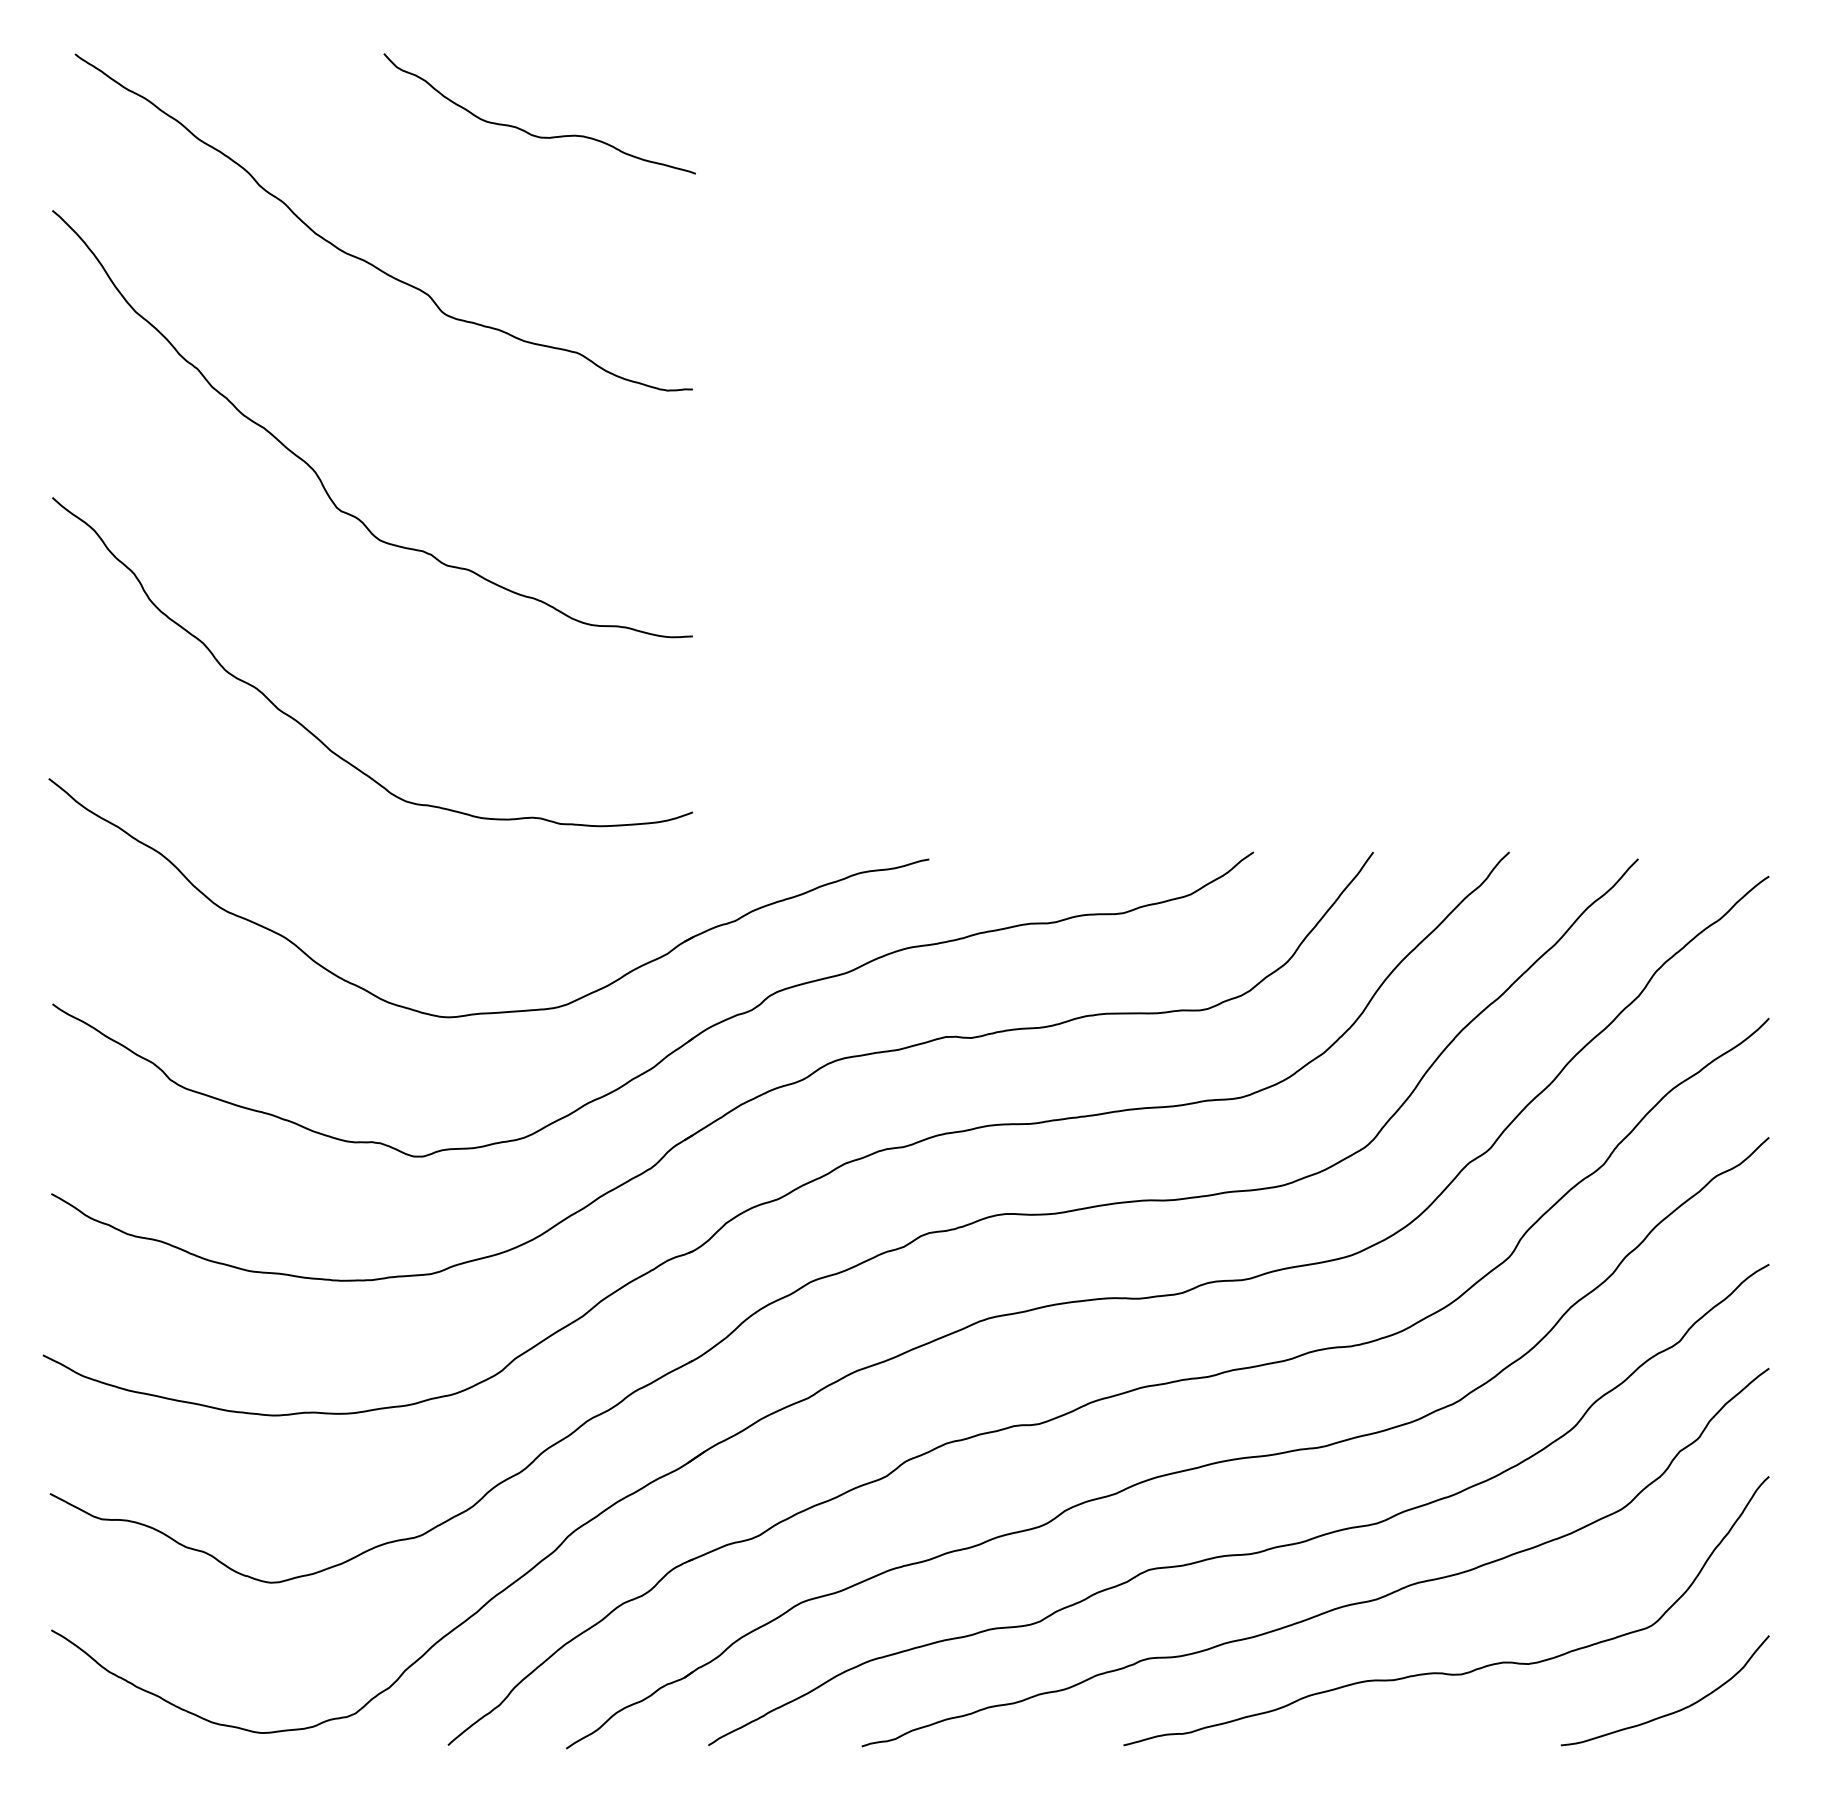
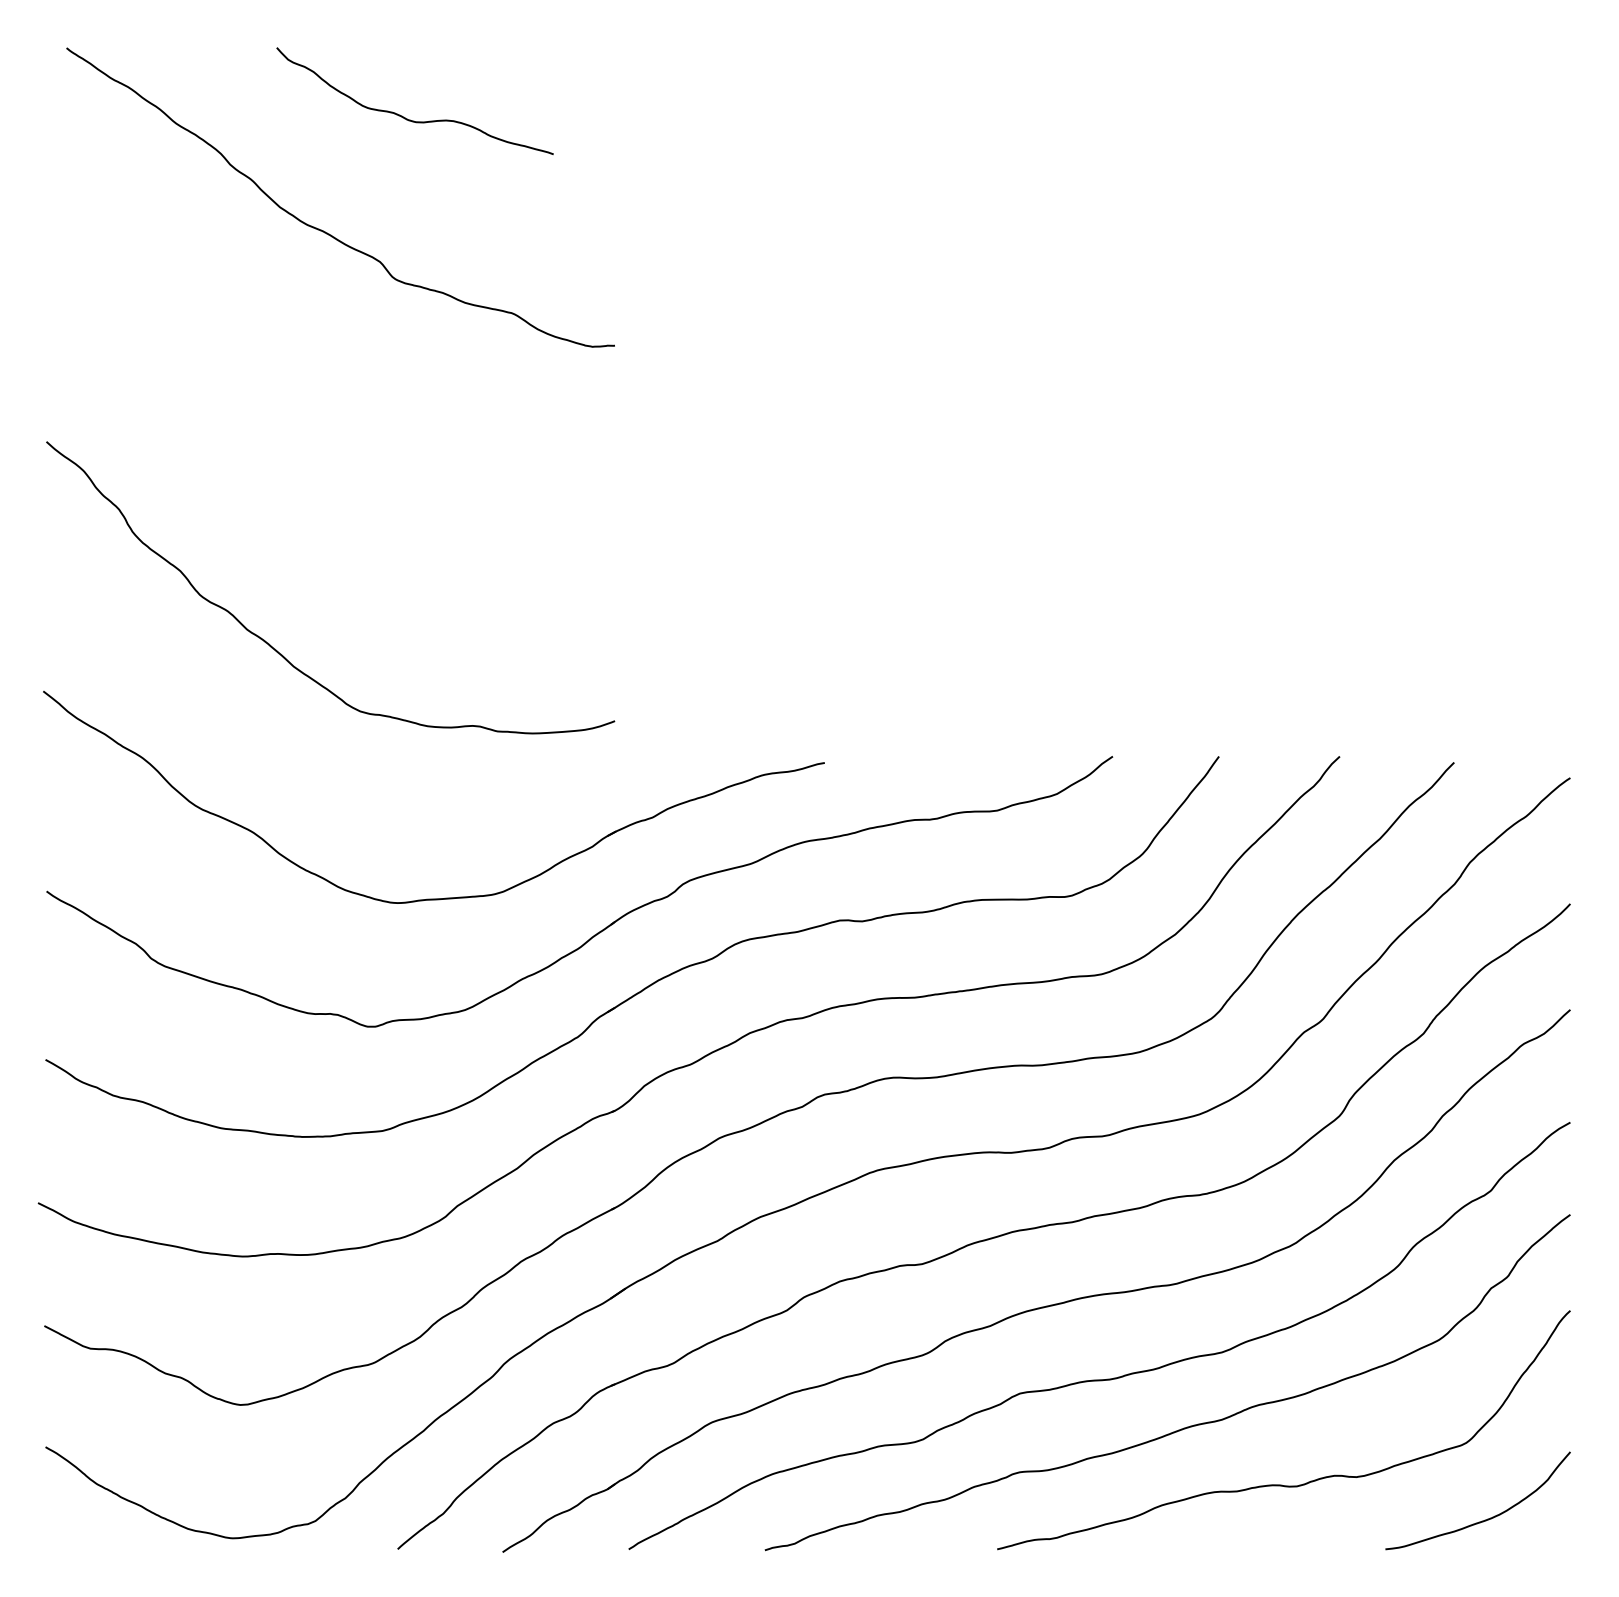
curve: (525, 130) -> (402, 115), moved
curve: (317, 472) -> (281, 419), removed

